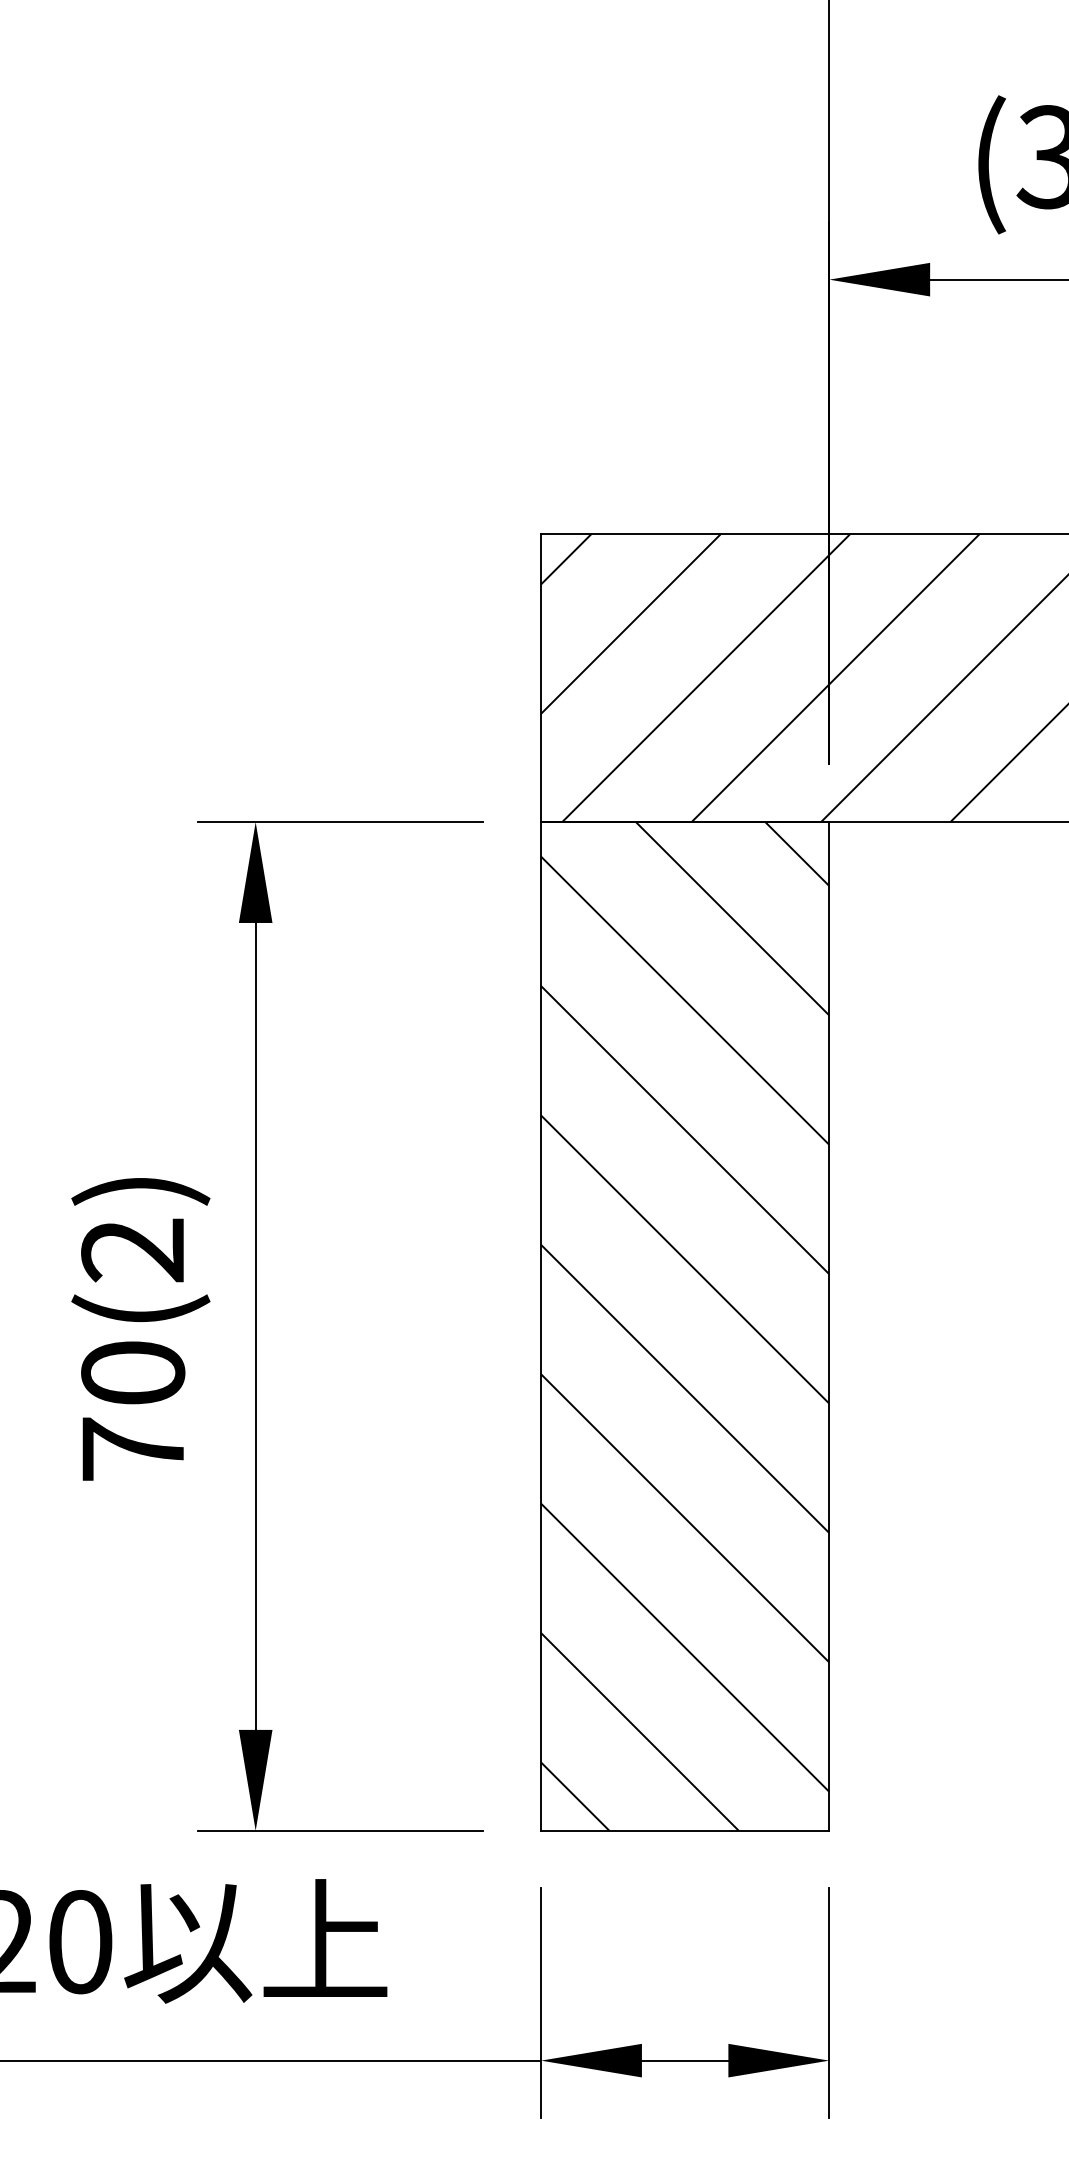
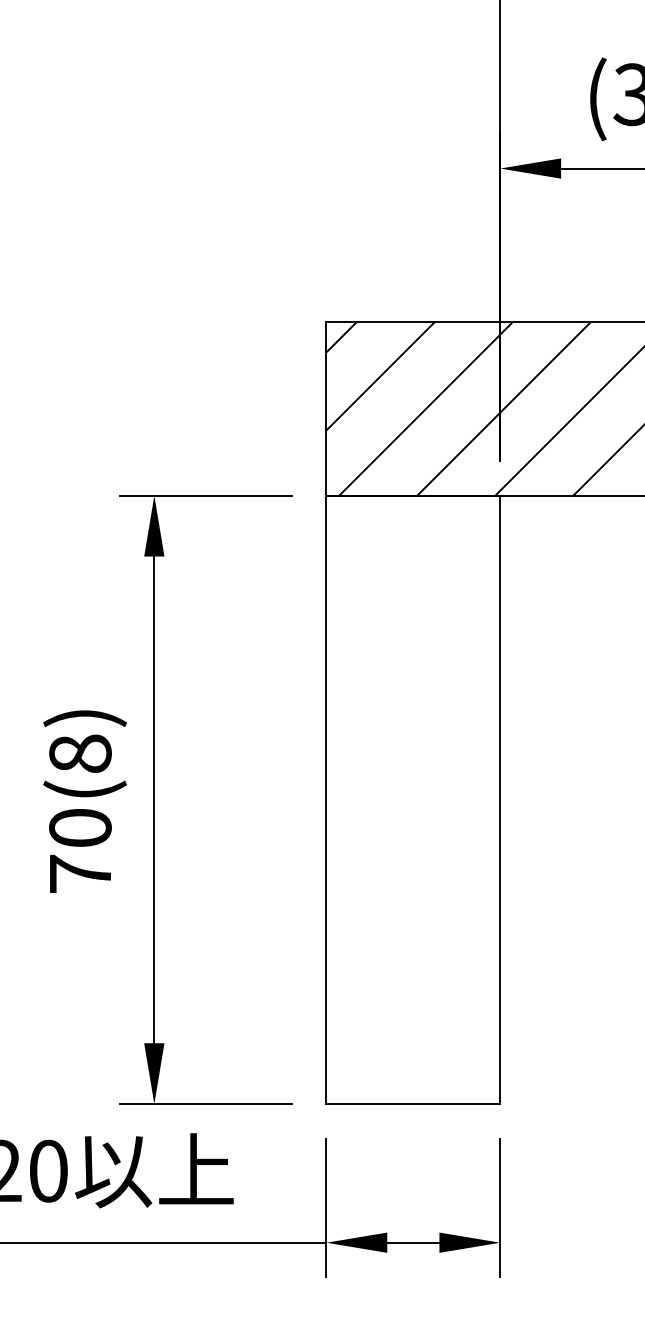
text: (133, 1249) -> (80, 753), 70(2) -> 70(8)
hatch: (685, 1325) -> (413, 799), removed

